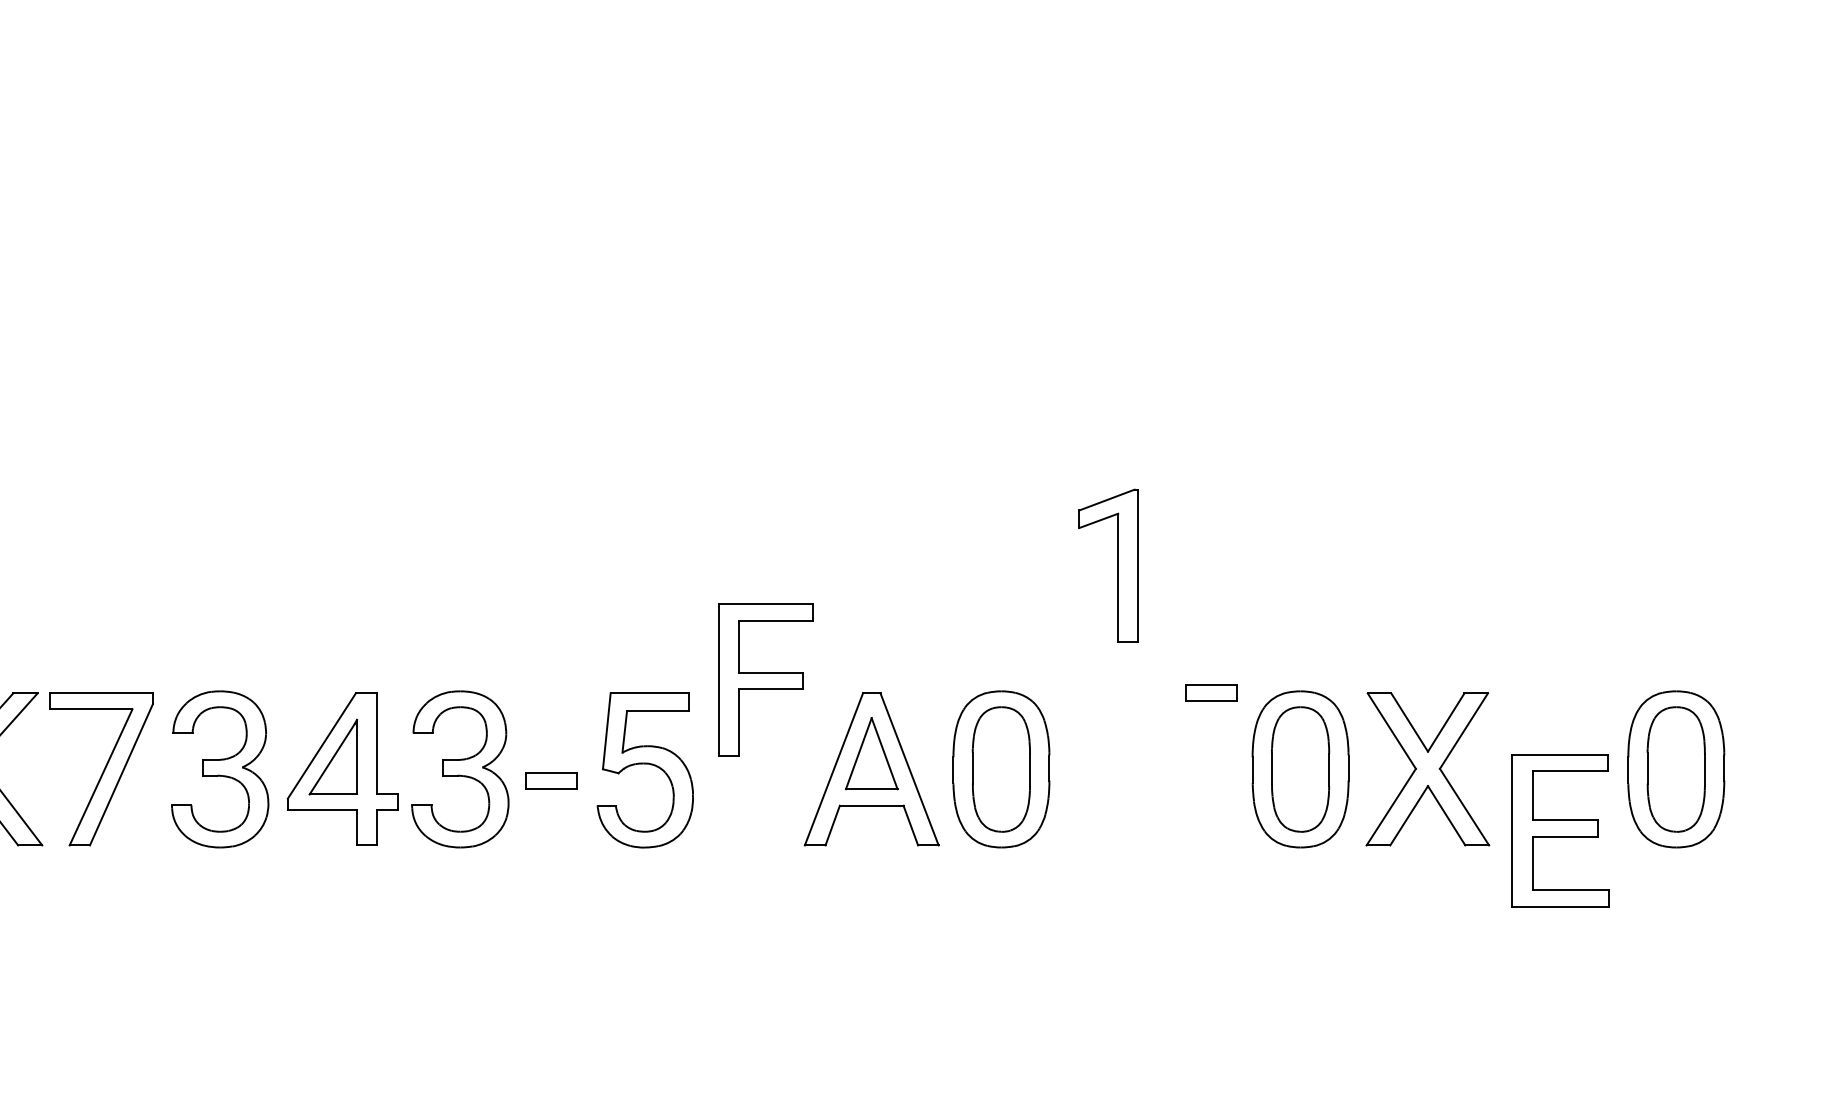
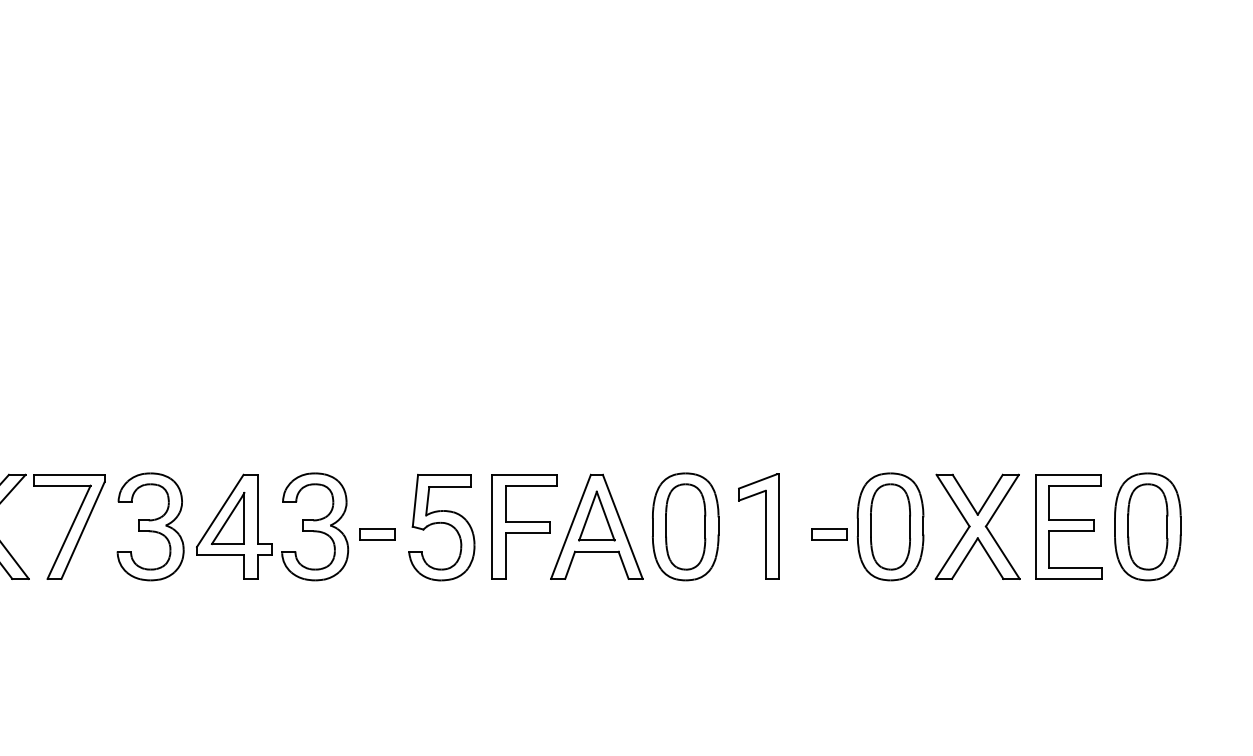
part: (1117, 565) -> (765, 526), moved
part: (766, 679) -> (524, 526), moved
part: (1211, 692) -> (829, 534), moved
part: (1560, 830) -> (1068, 526), moved

